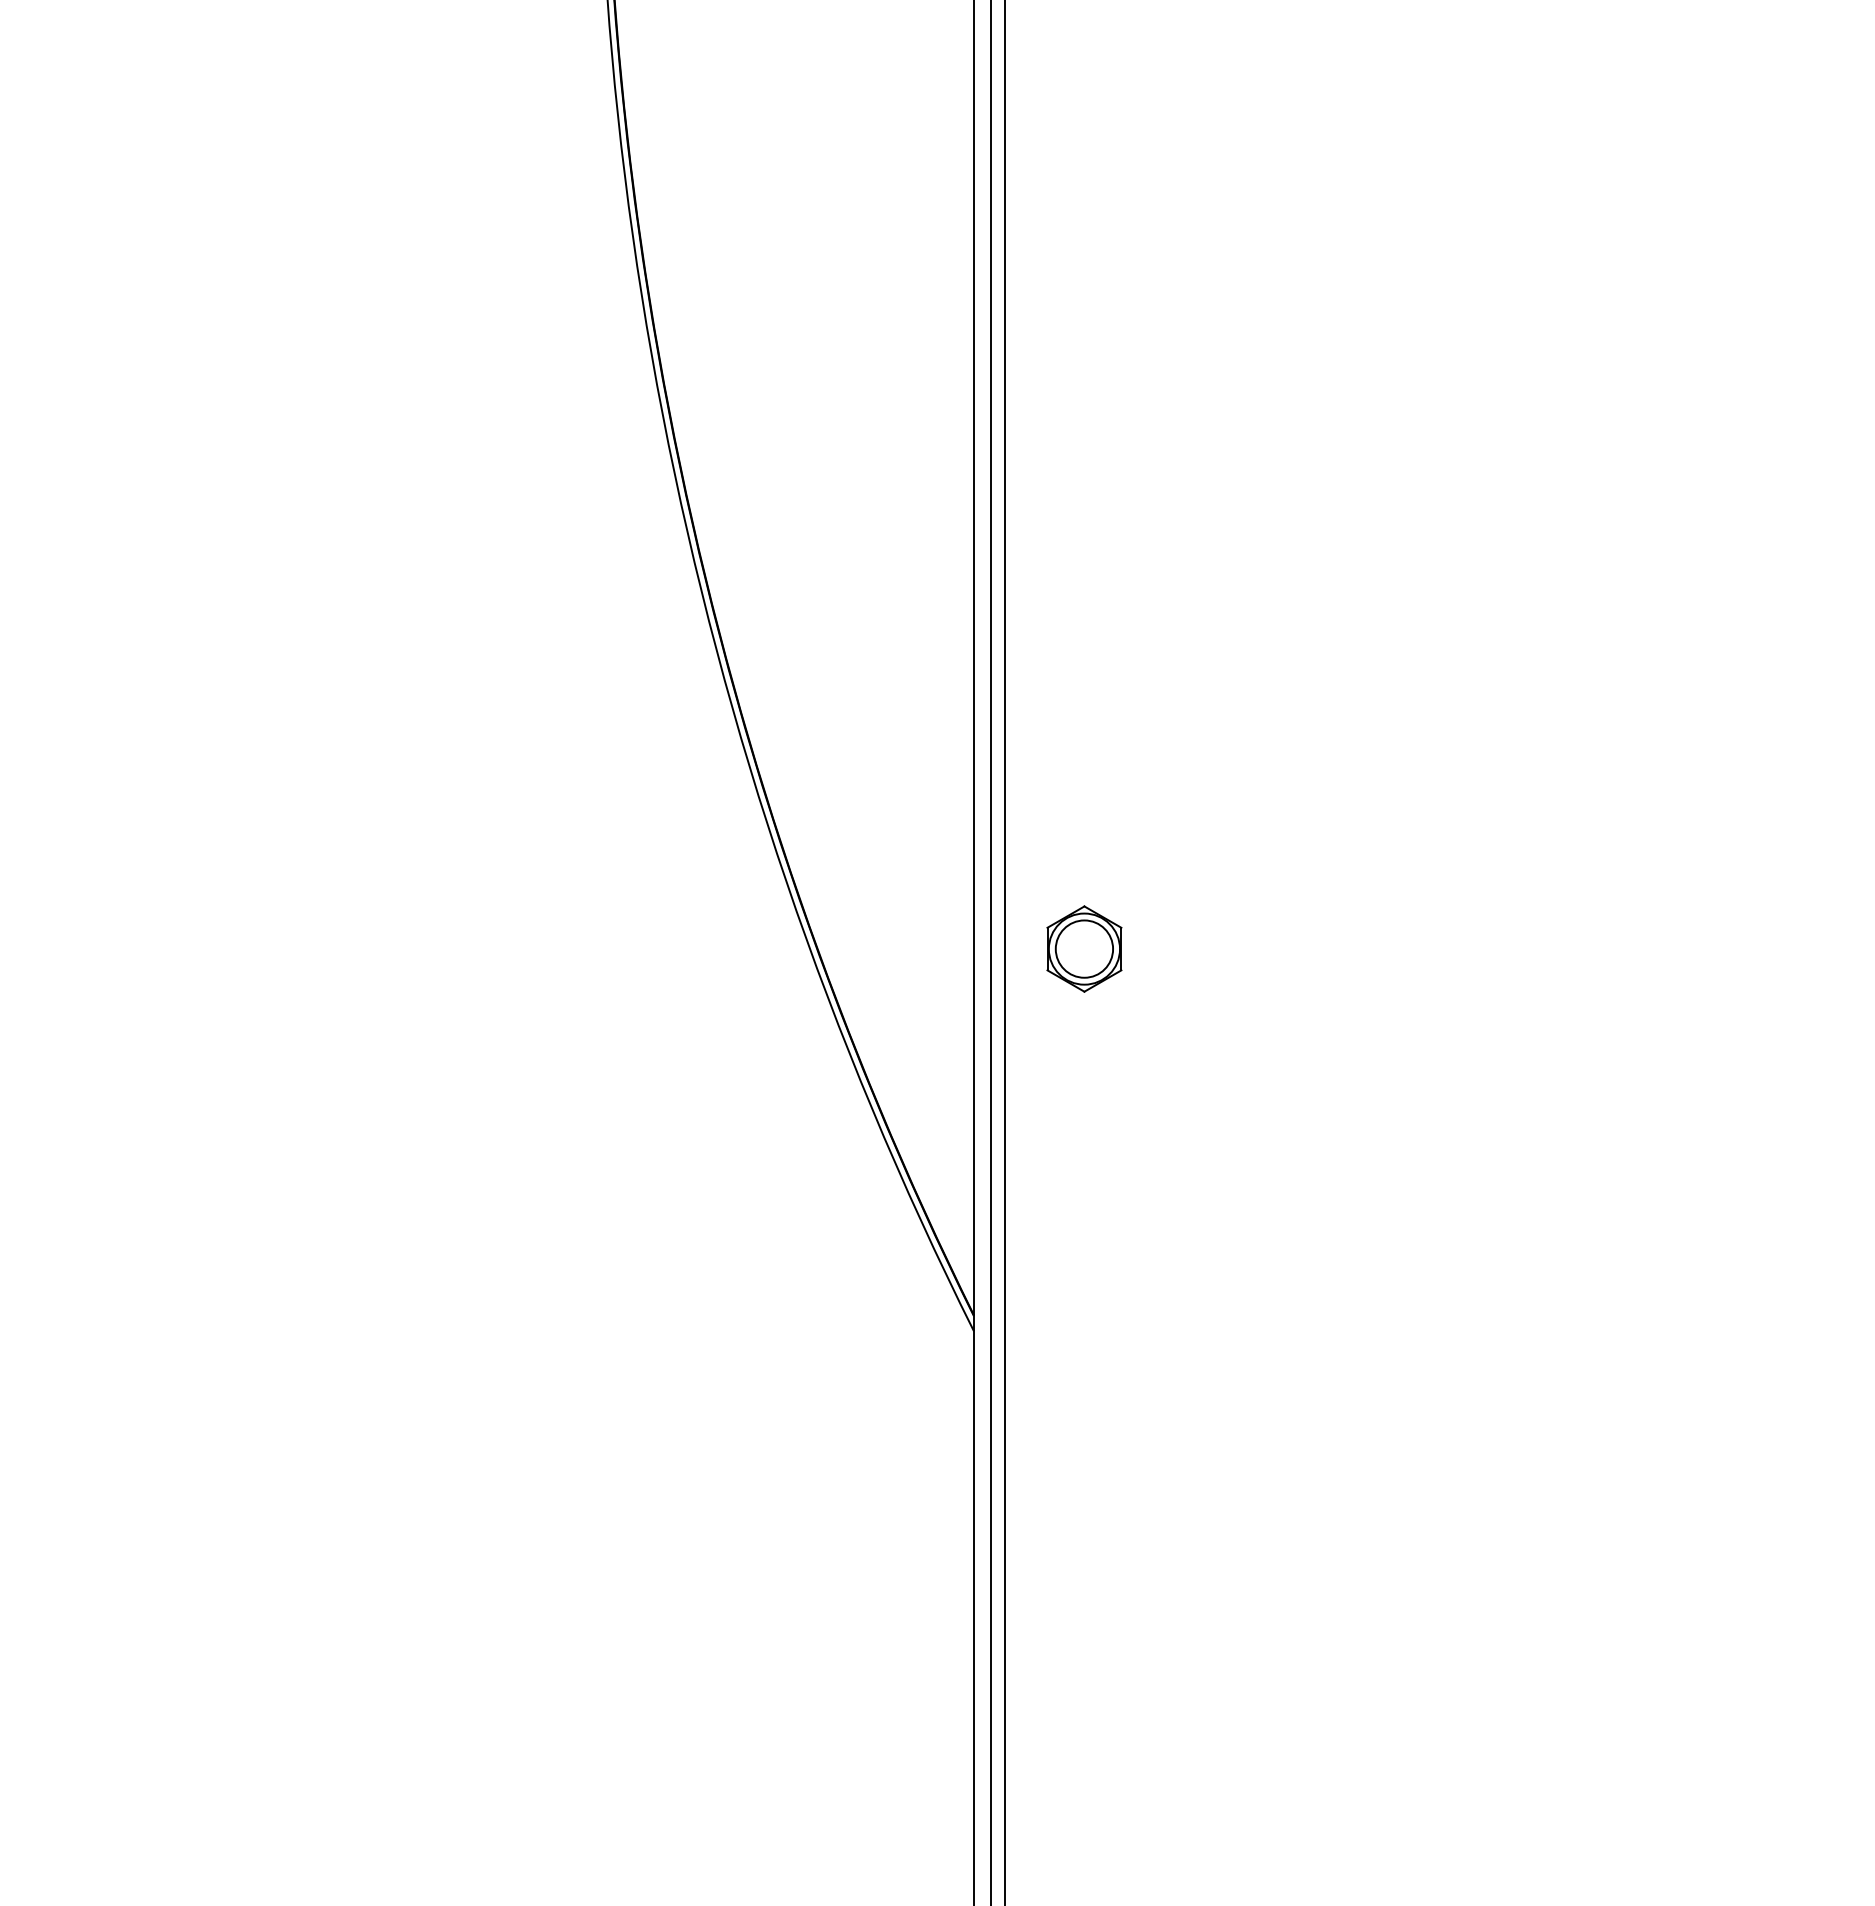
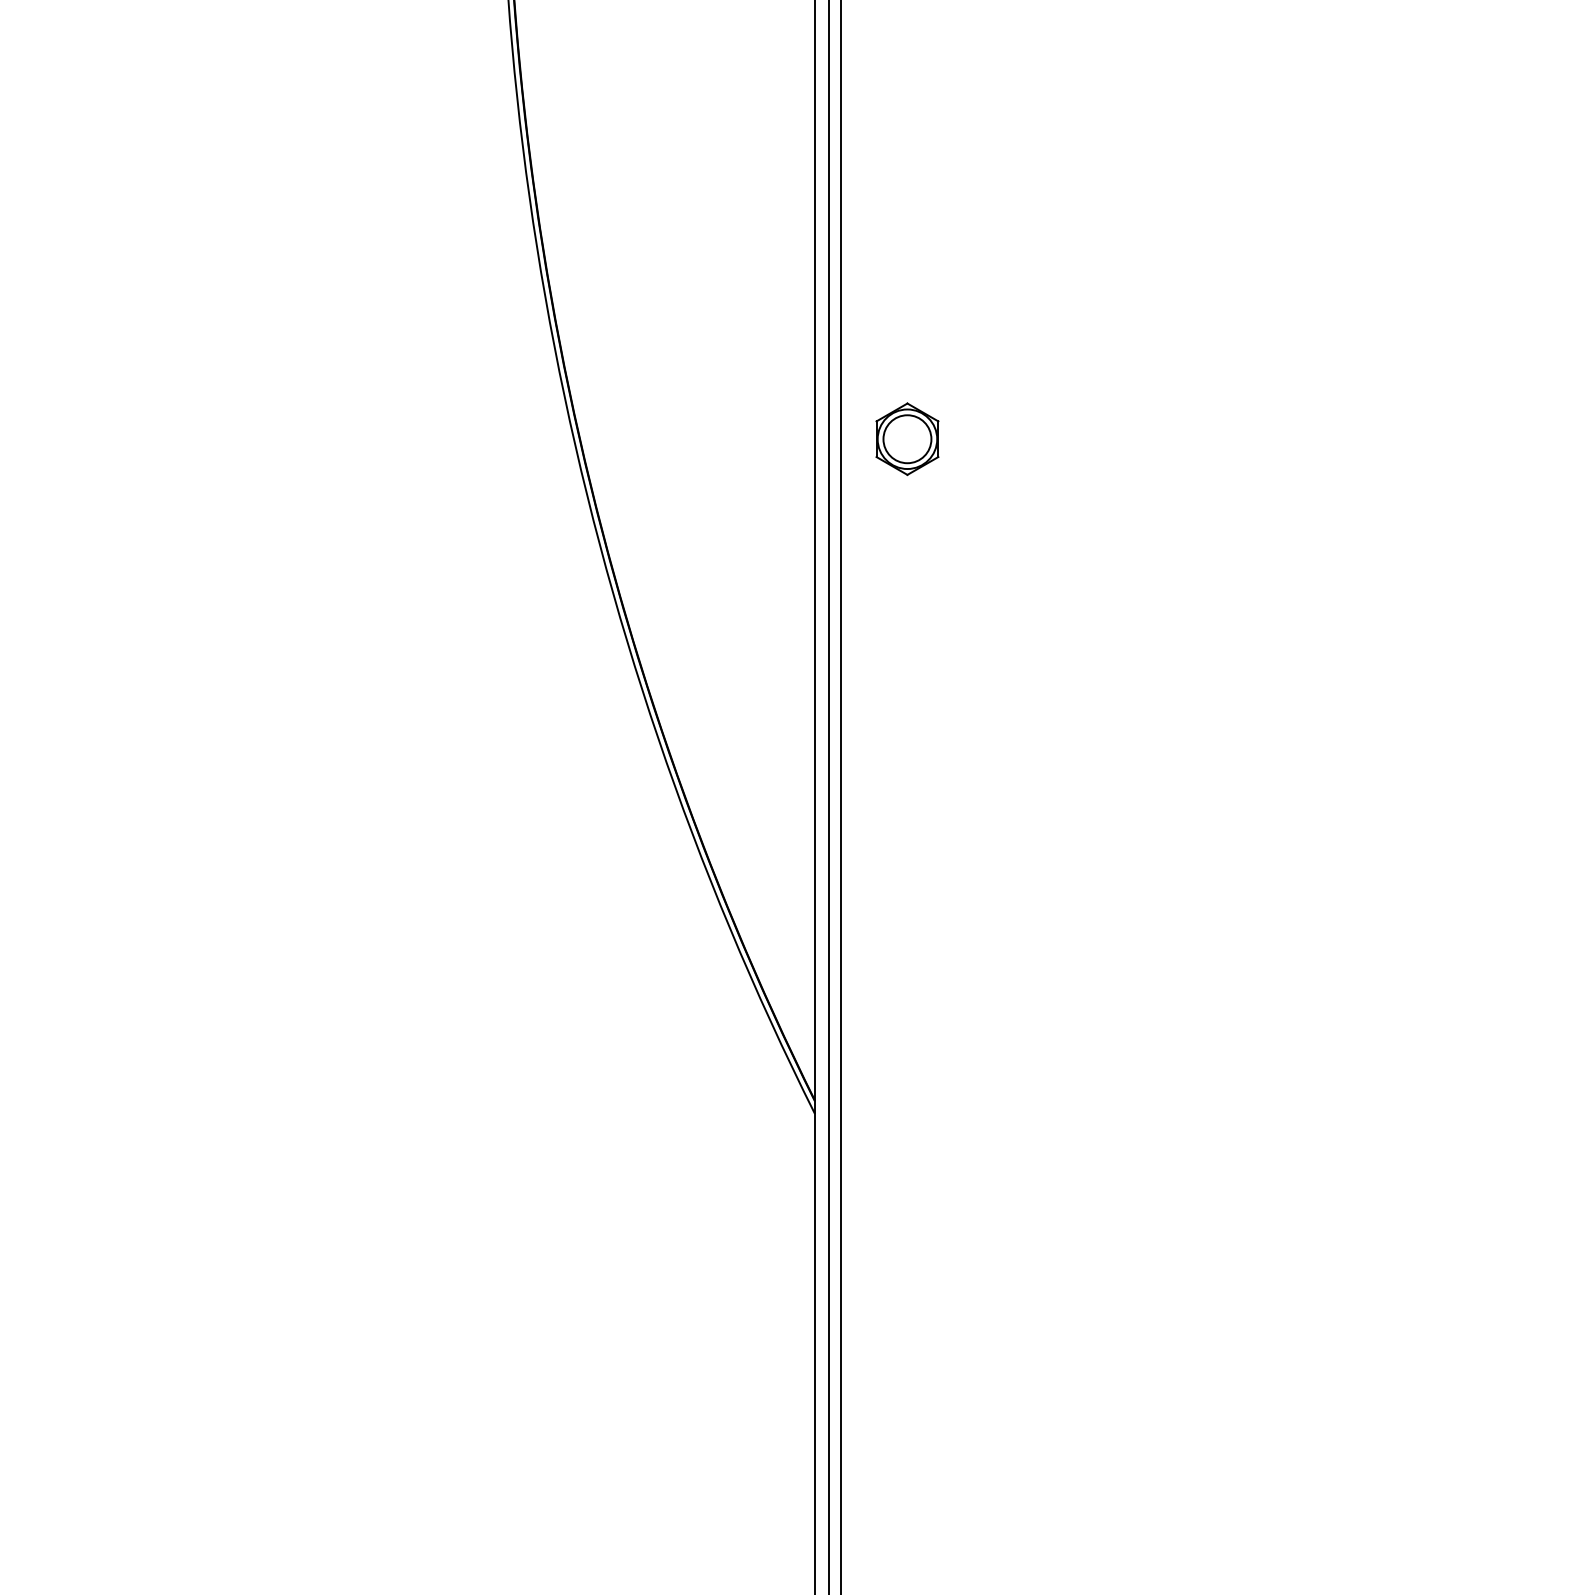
part: (1084, 948) -> (907, 438), moved

